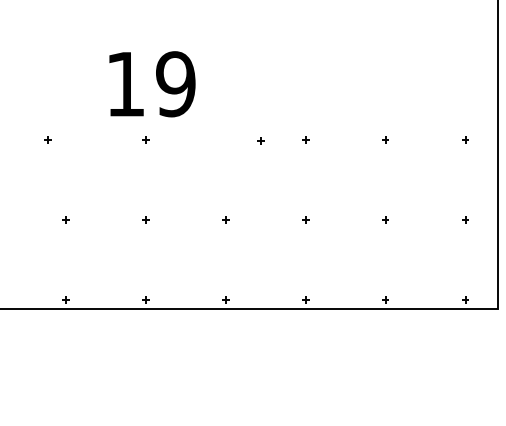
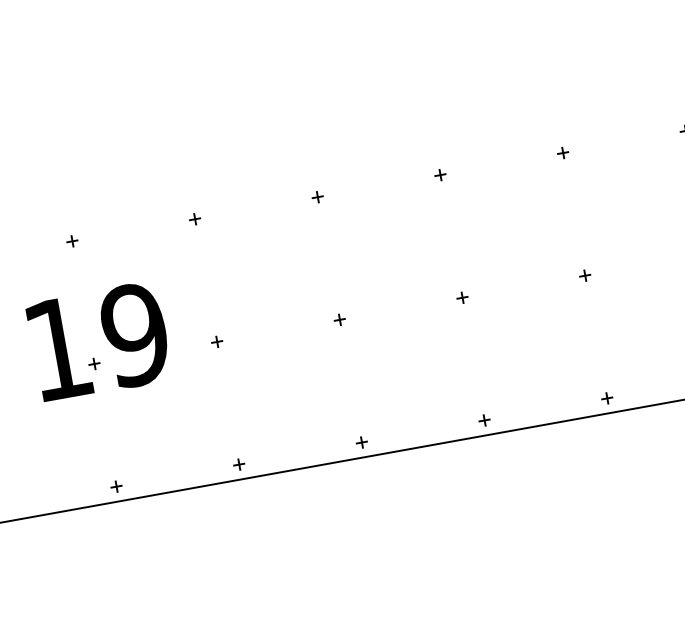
text: (152, 84) -> (99, 341), moved
part: (47, 139) -> (71, 240), moved
part: (260, 140) -> (317, 196), moved

